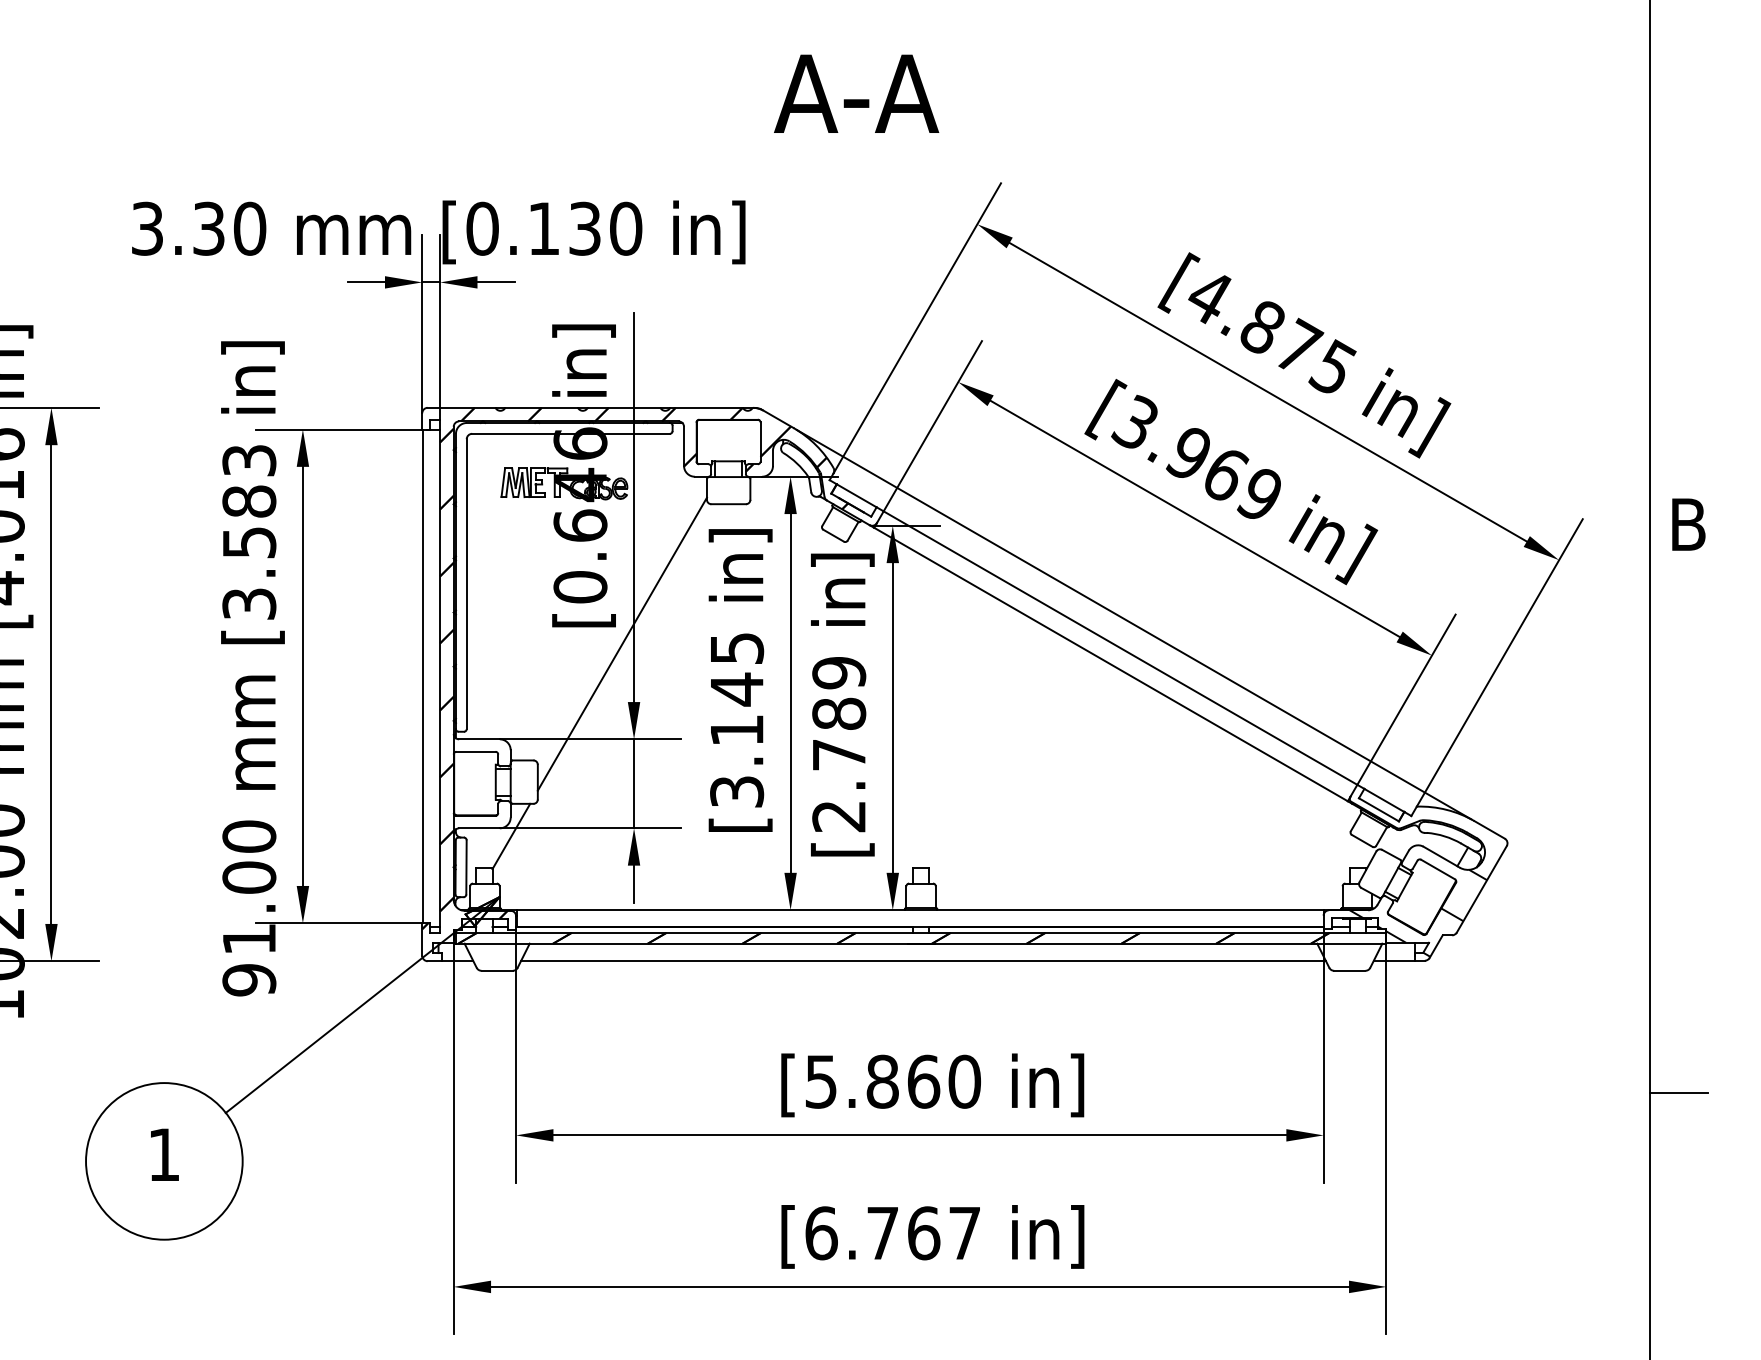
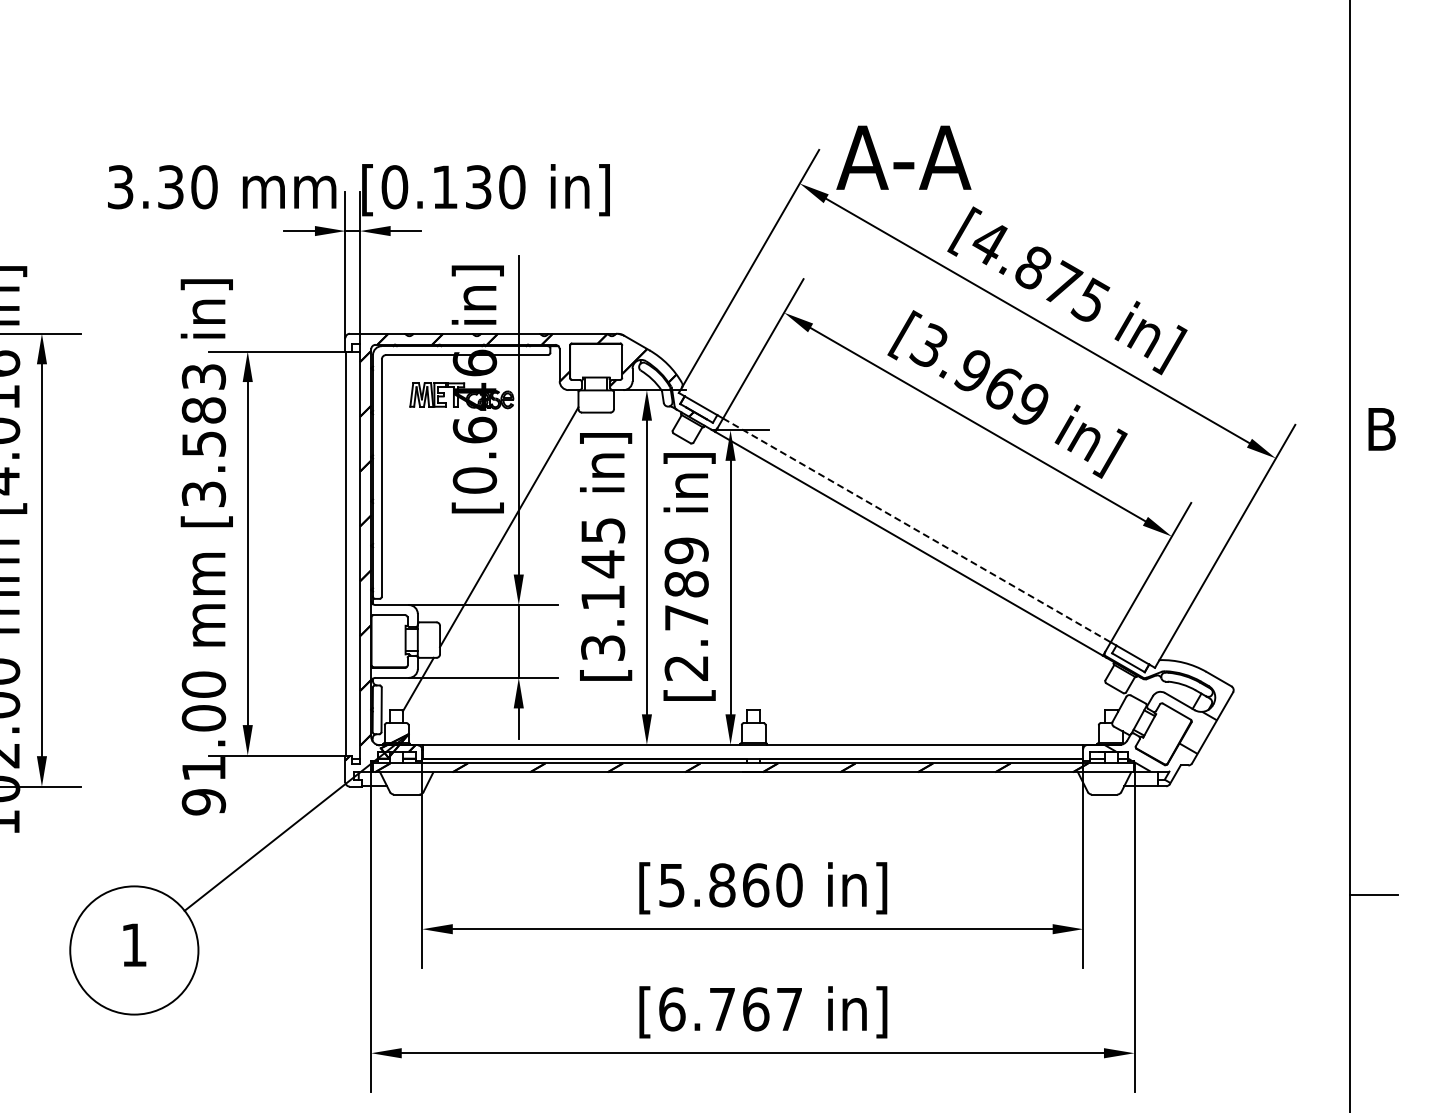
text: (856, 93) -> (903, 157), moved
line: (1133, 623) -> (927, 510), removed
line: (1119, 648) -> (916, 530), solid -> dashed
line: (923, 961) -> (755, 786), removed

